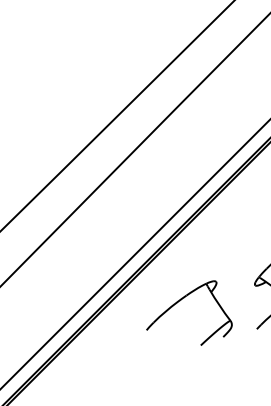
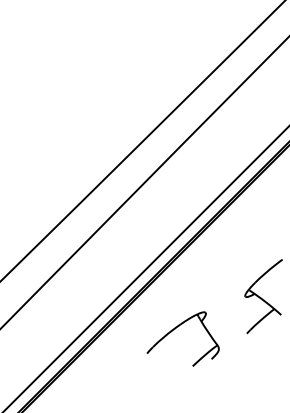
part: (180, 301) -> (175, 329), moved

